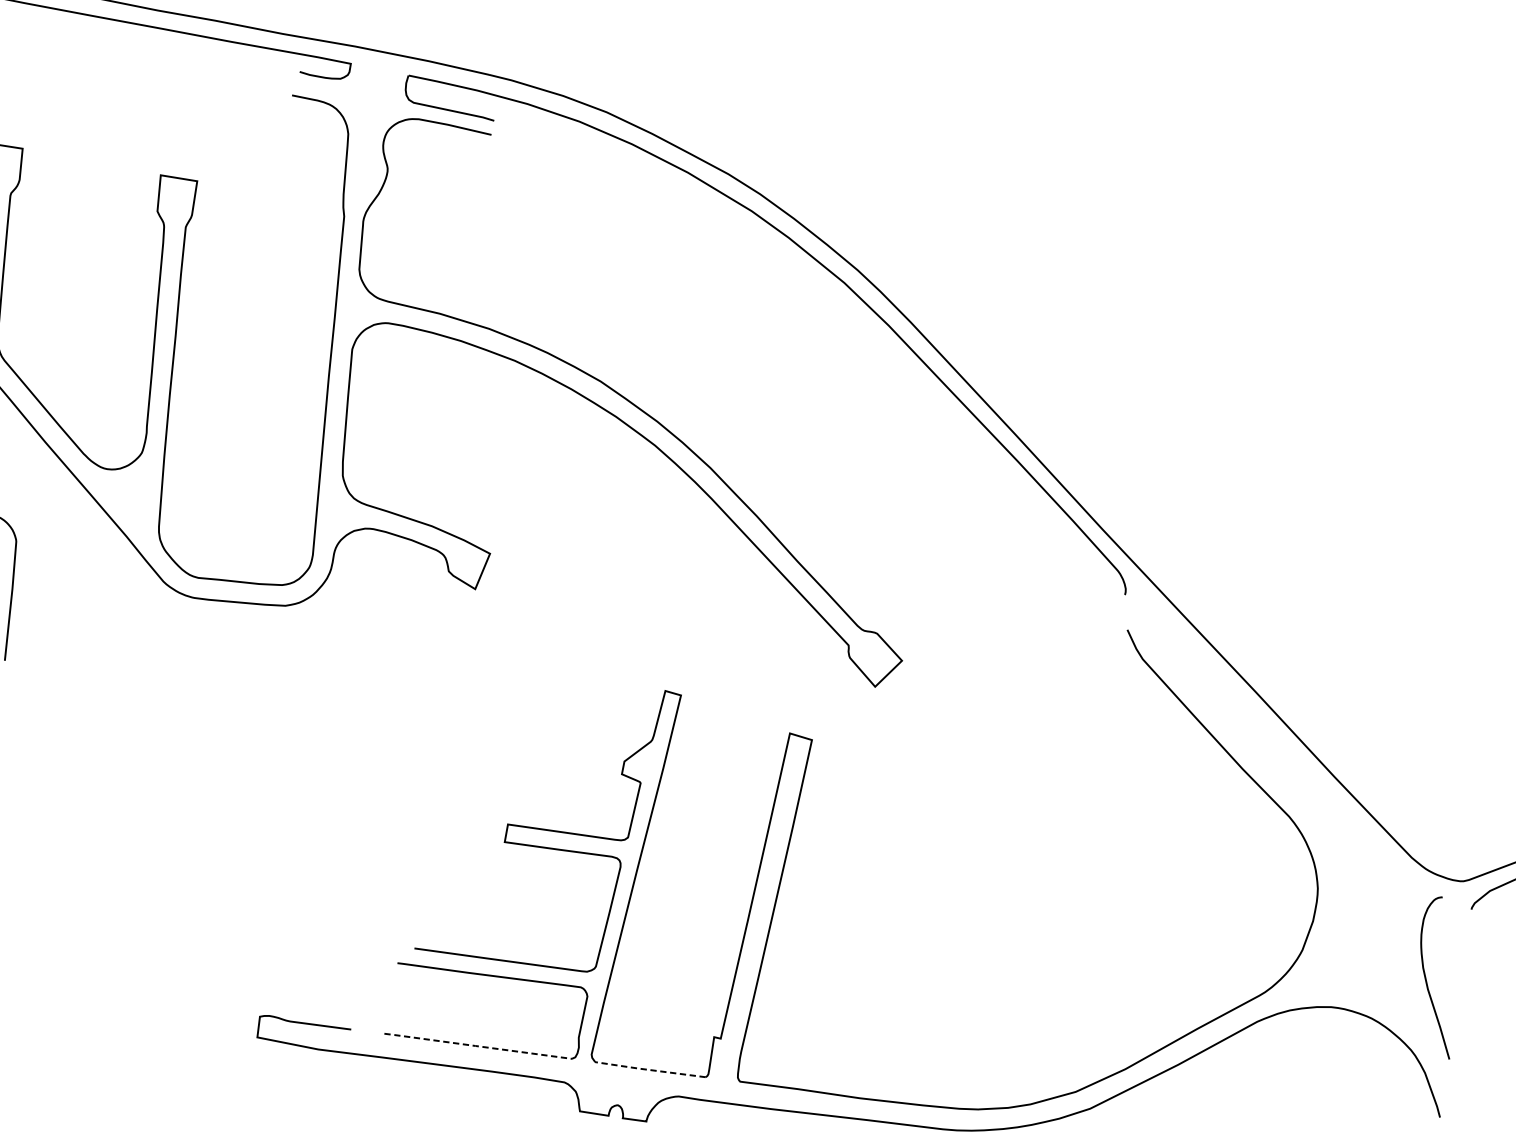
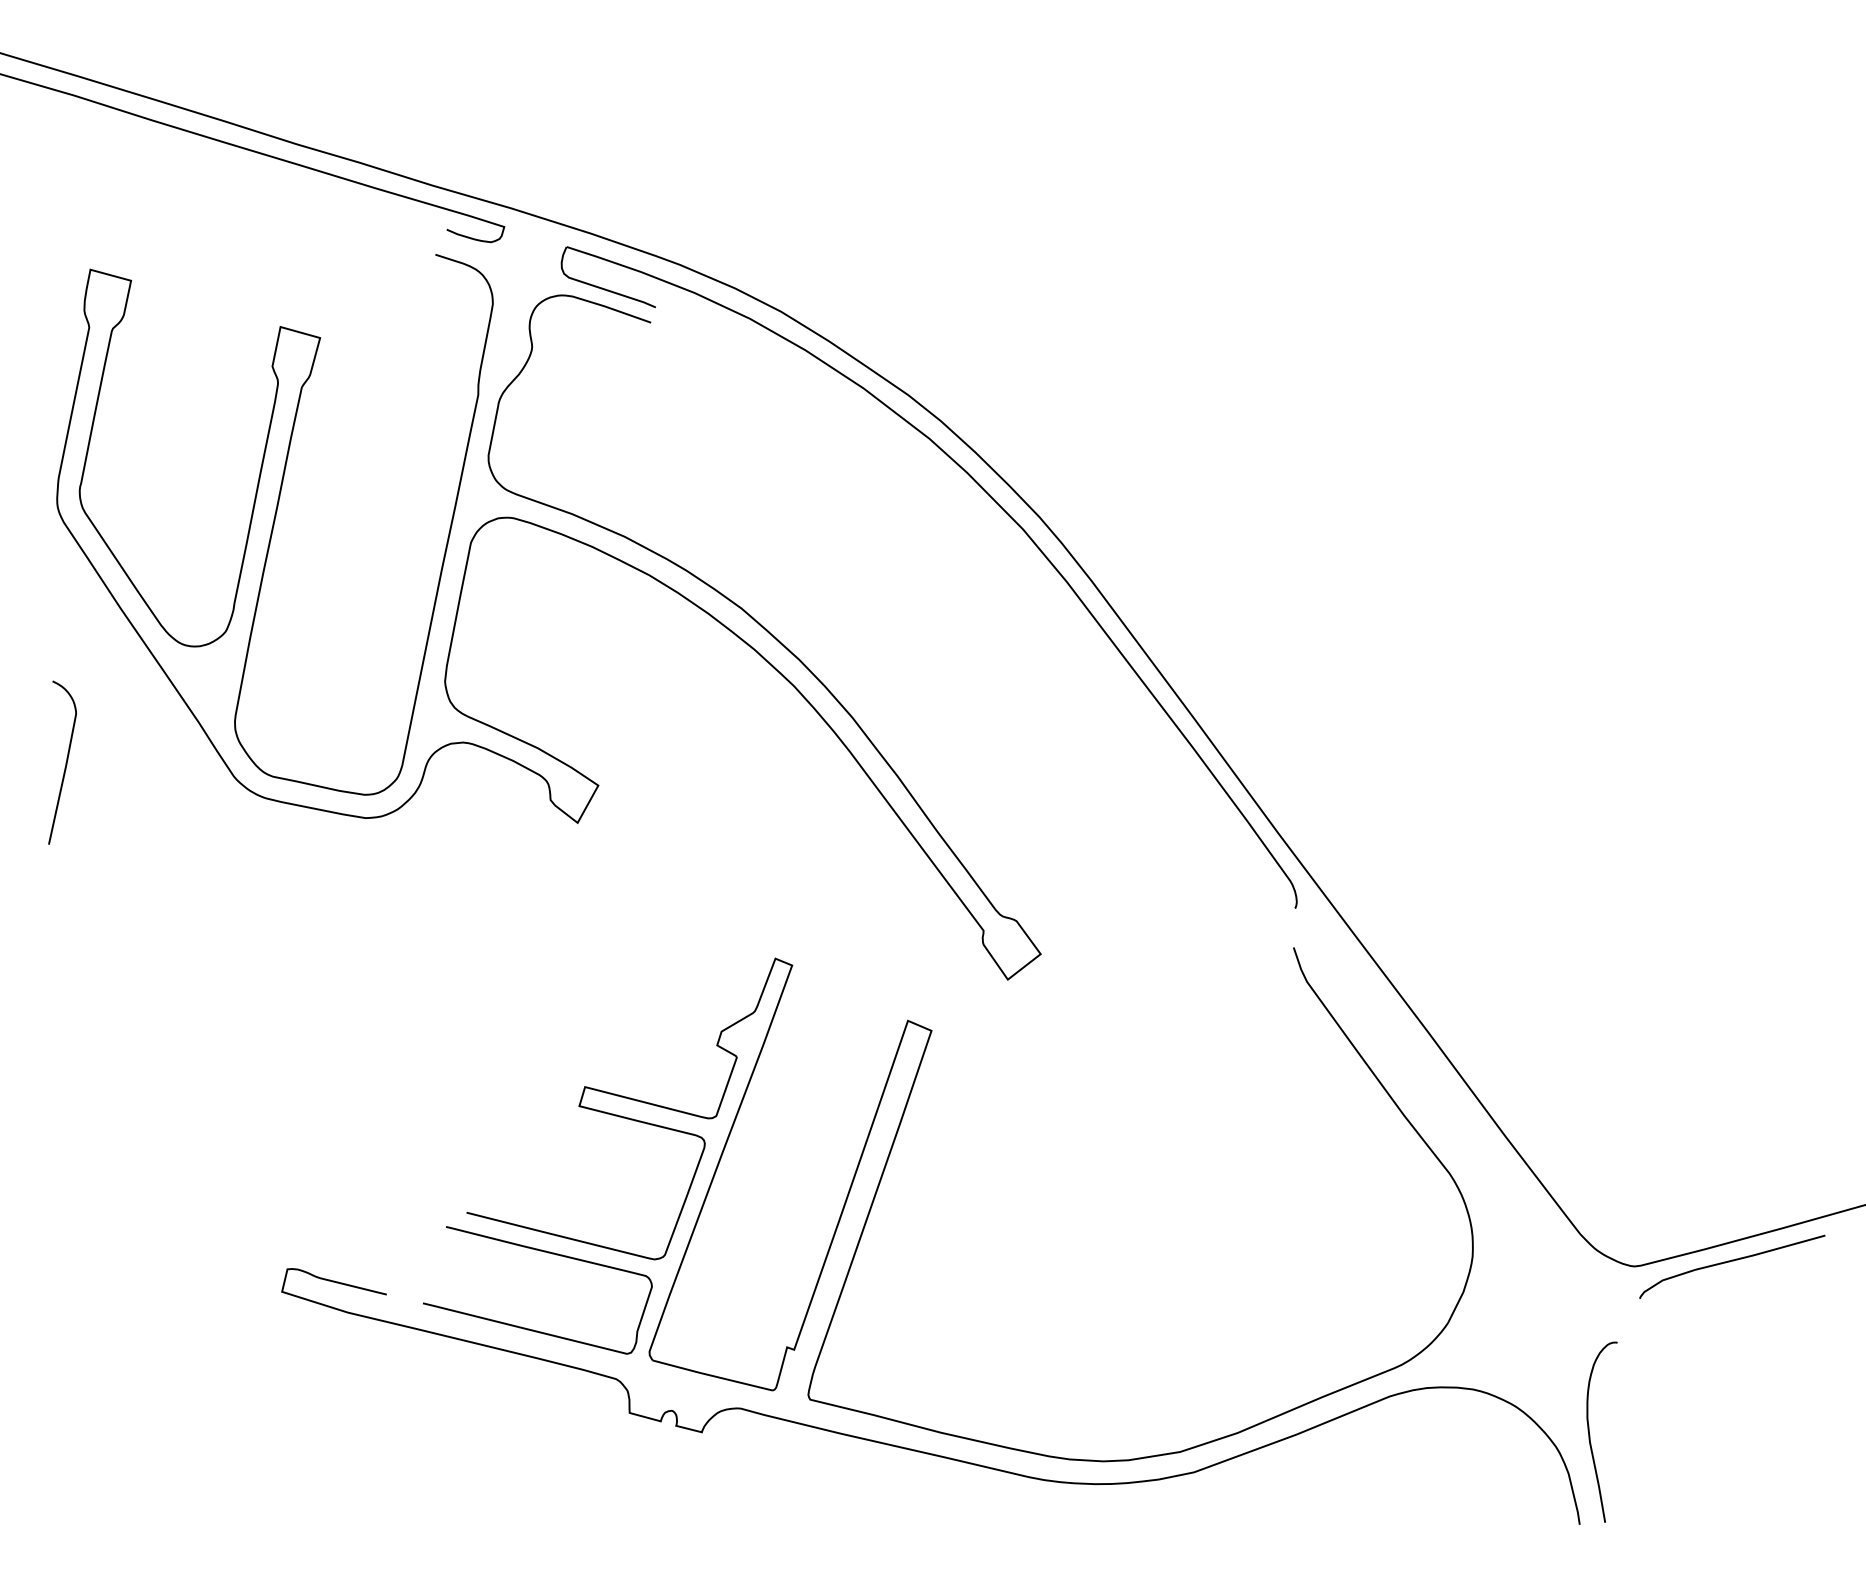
curve: (1427, 982) -> (1590, 1434), moved
line: (477, 1046) -> (524, 1328), dashed -> solid
line: (649, 1069) -> (711, 1375), dashed -> solid

